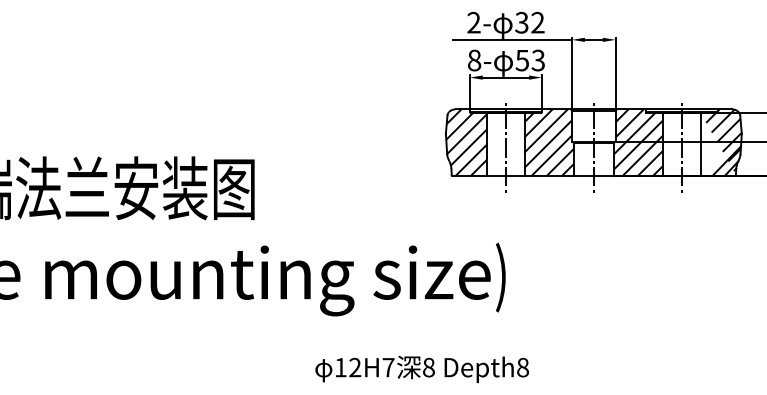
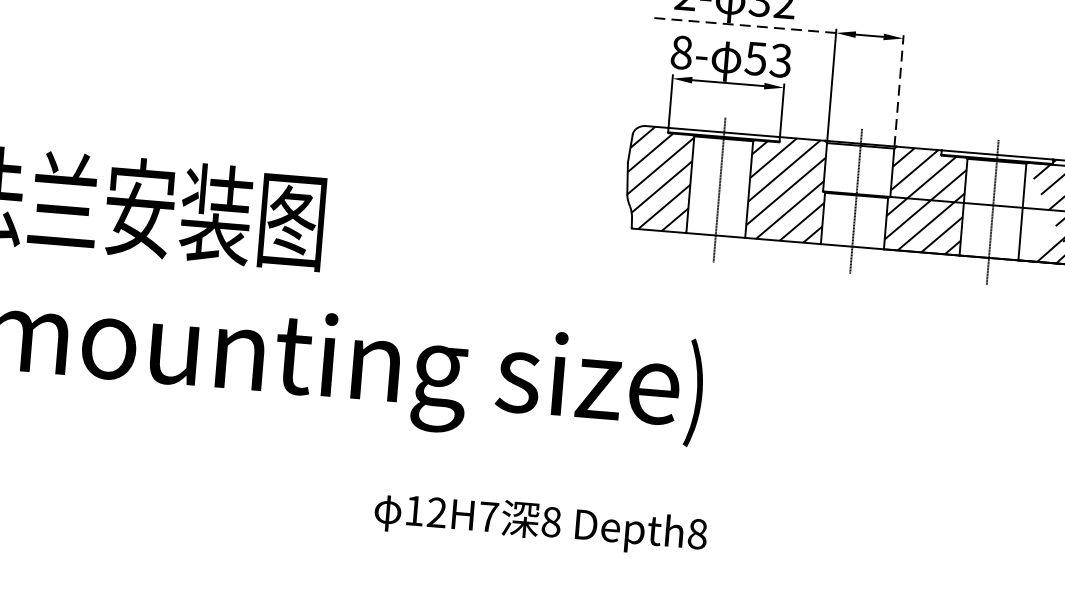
line: (512, 39) -> (743, 24), solid -> dashed
line: (615, 73) -> (899, 90), solid -> dashed
text: (421, 368) -> (539, 522), moved

